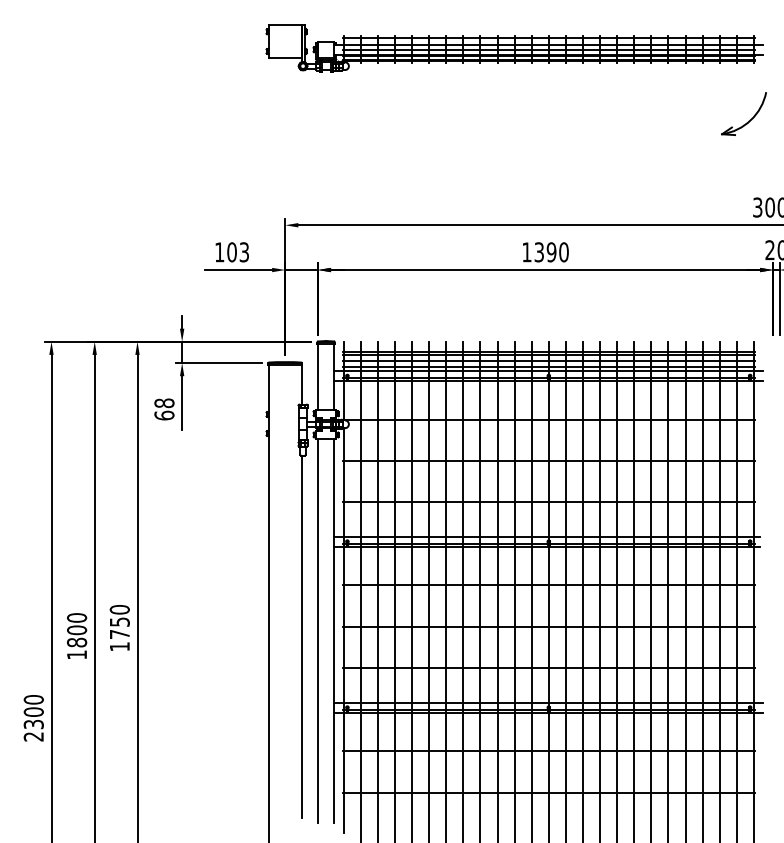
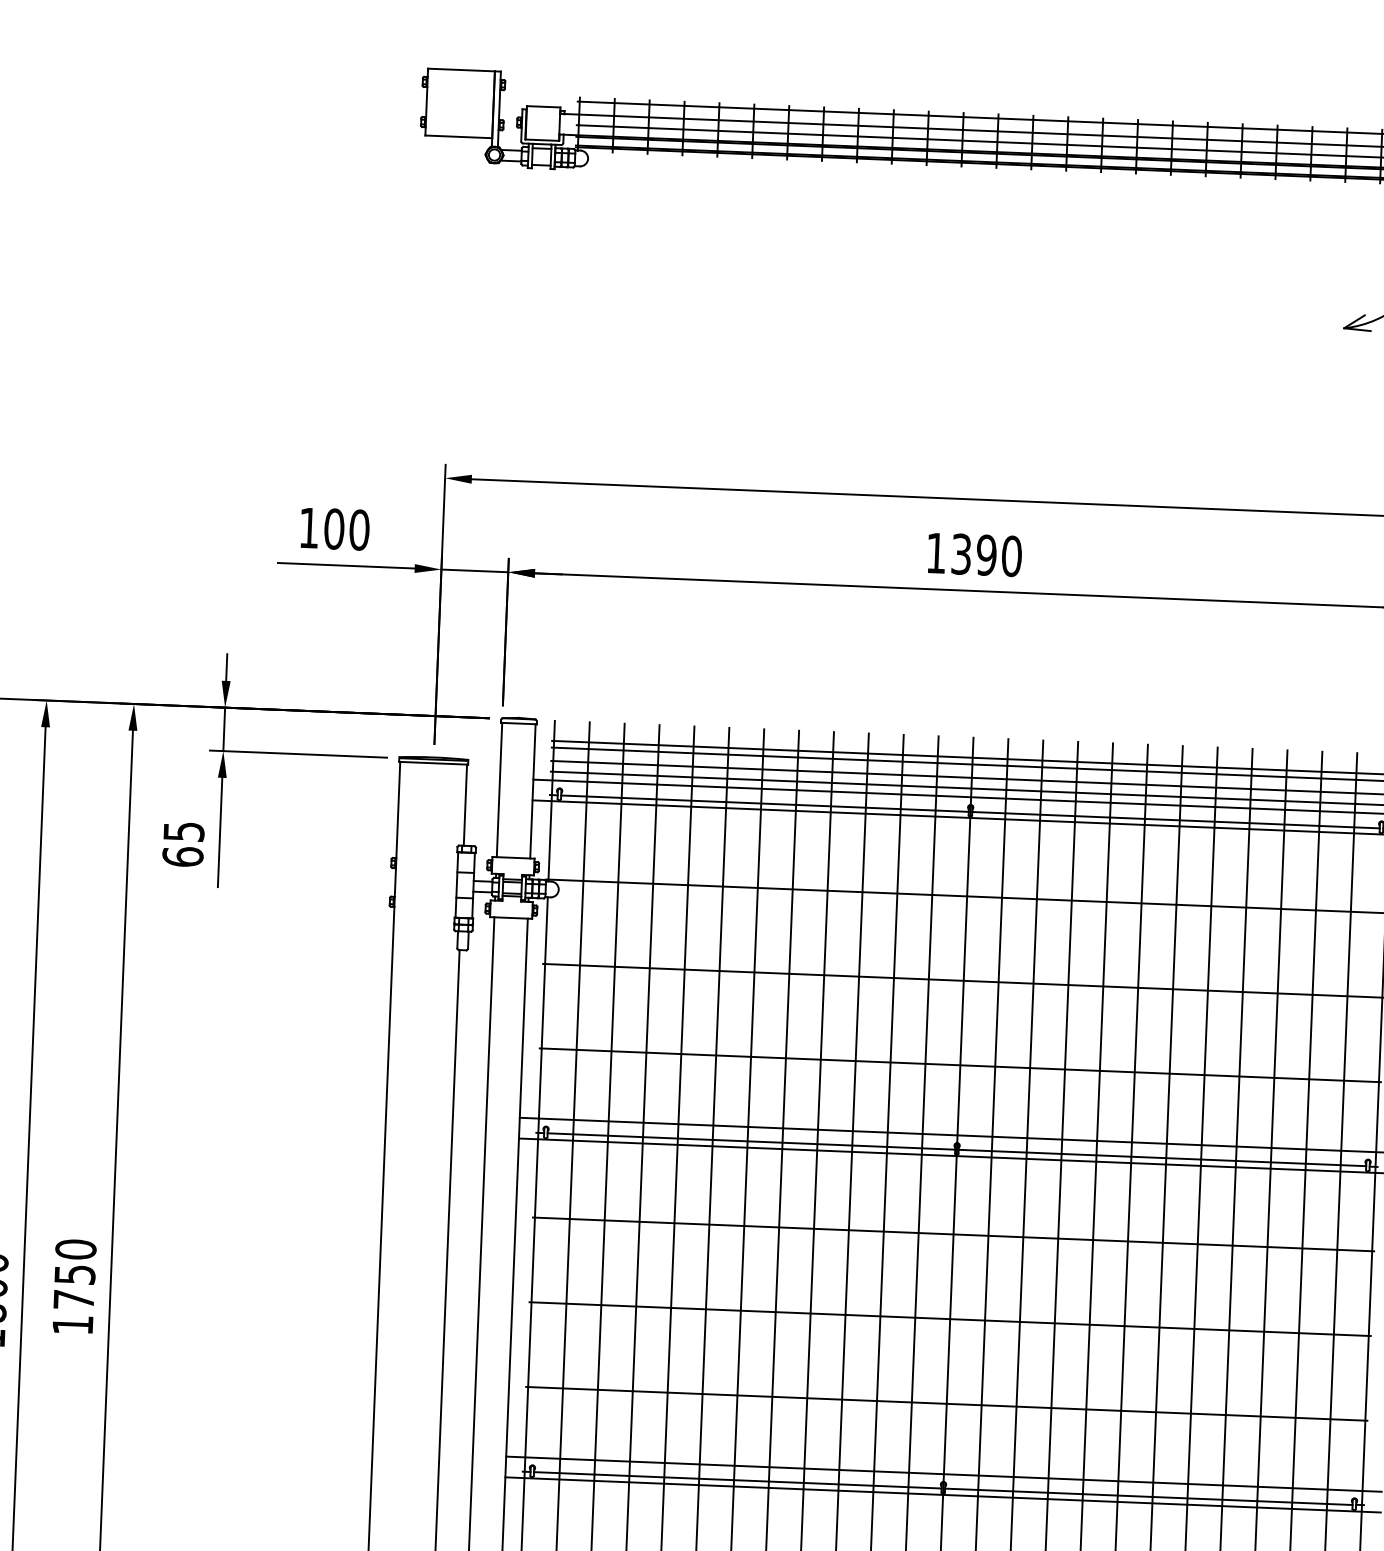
text: (244, 252) -> (359, 530), 103 -> 100
text: (164, 403) -> (184, 832), 68 -> 65

